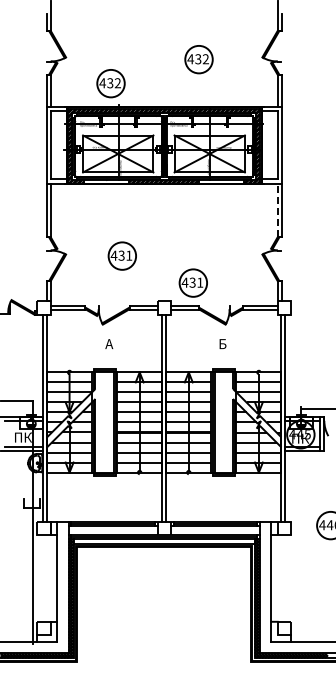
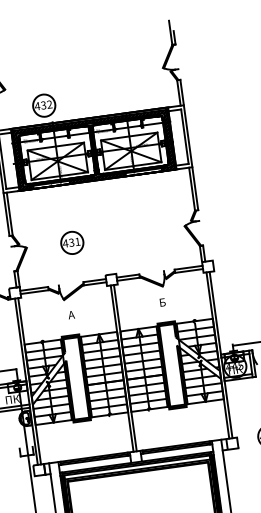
part: (198, 59) -> (111, 76), removed
line: (277, 210) -> (191, 189), dashed -> solid
part: (192, 282) -> (131, 256), removed

